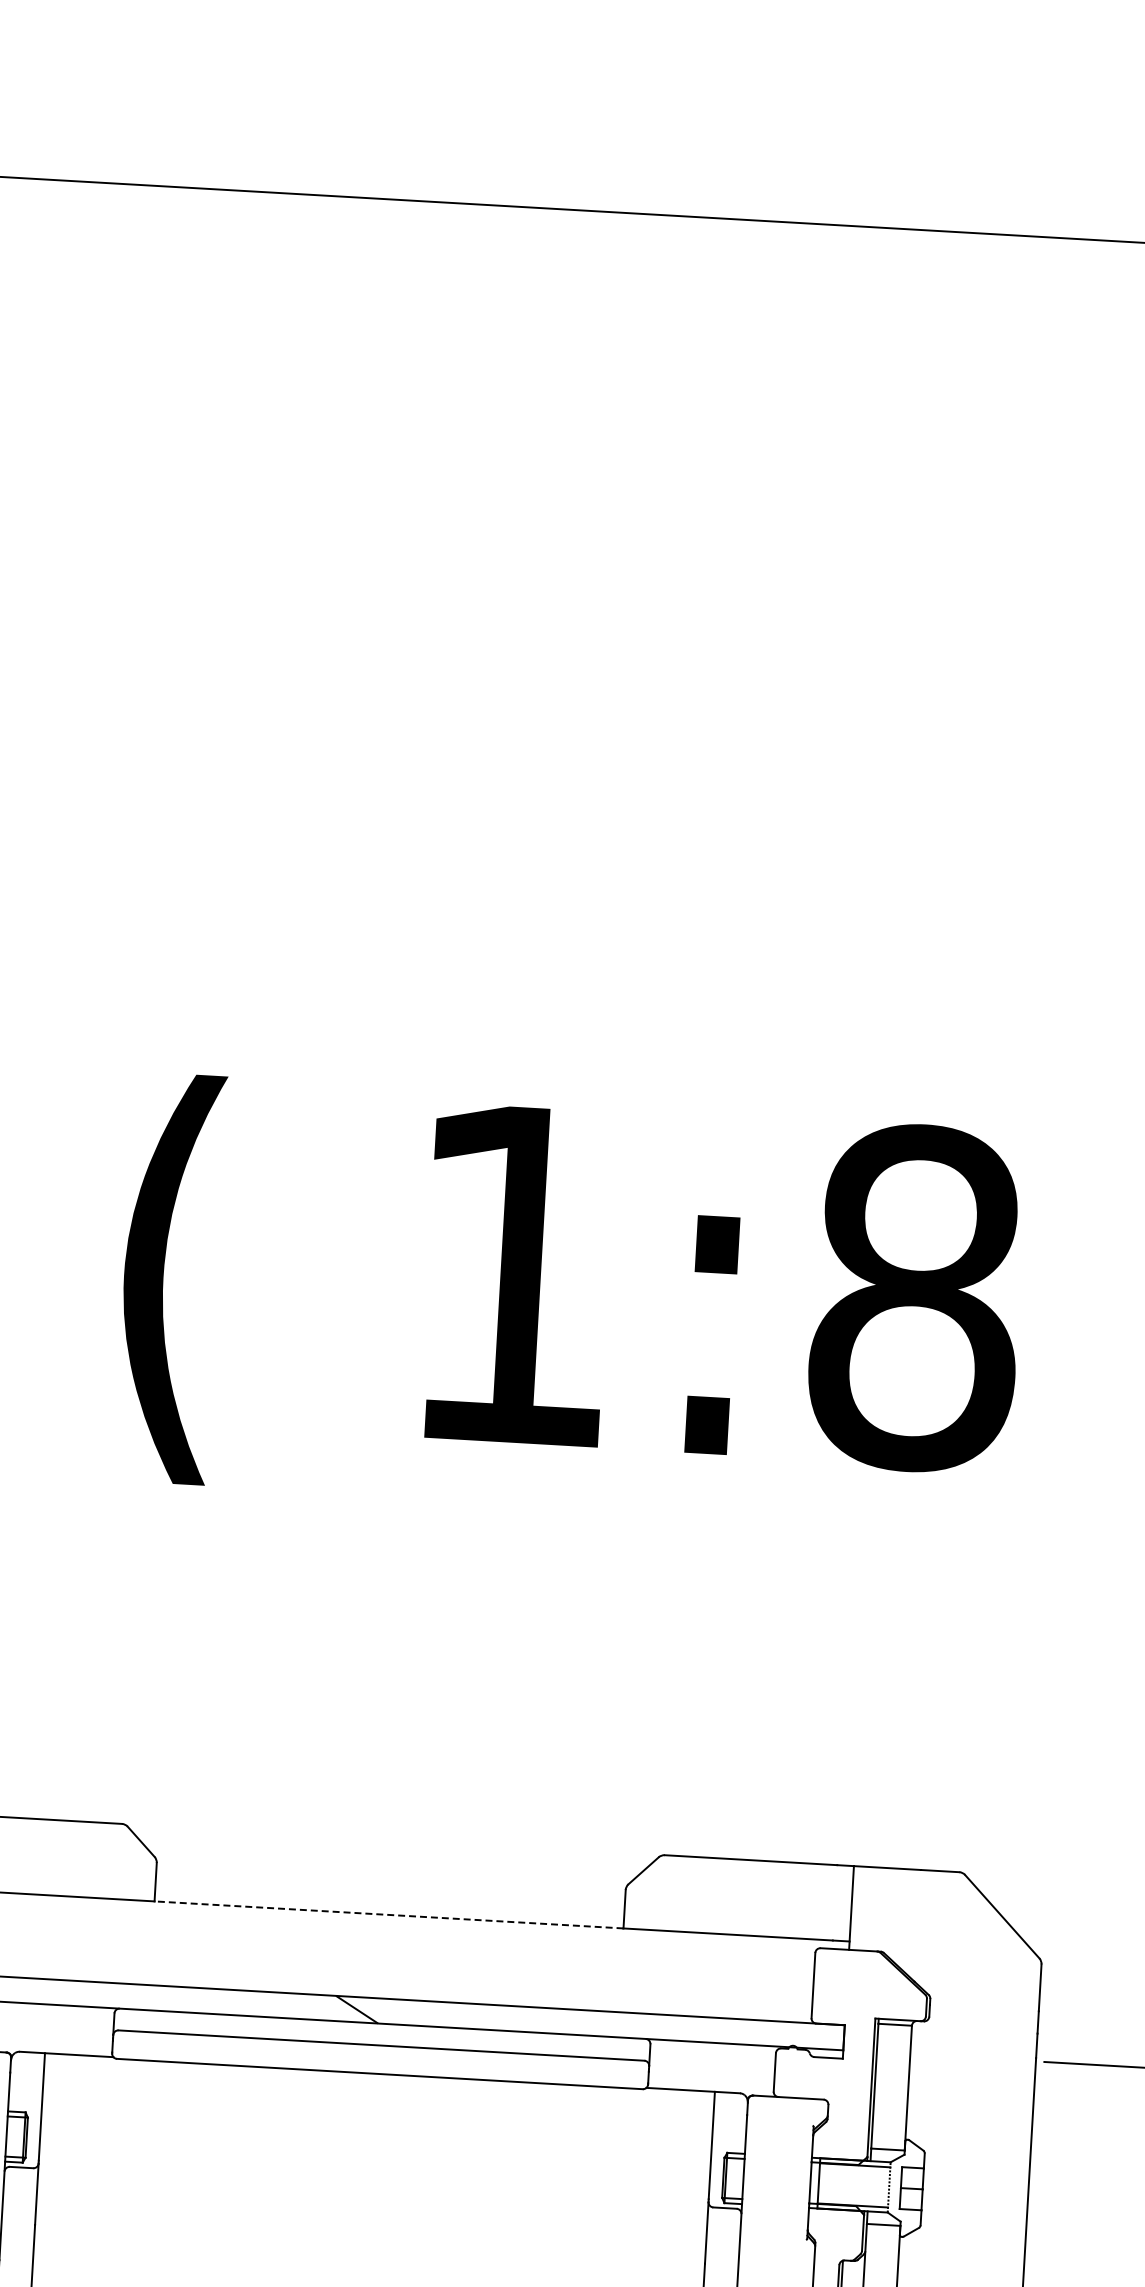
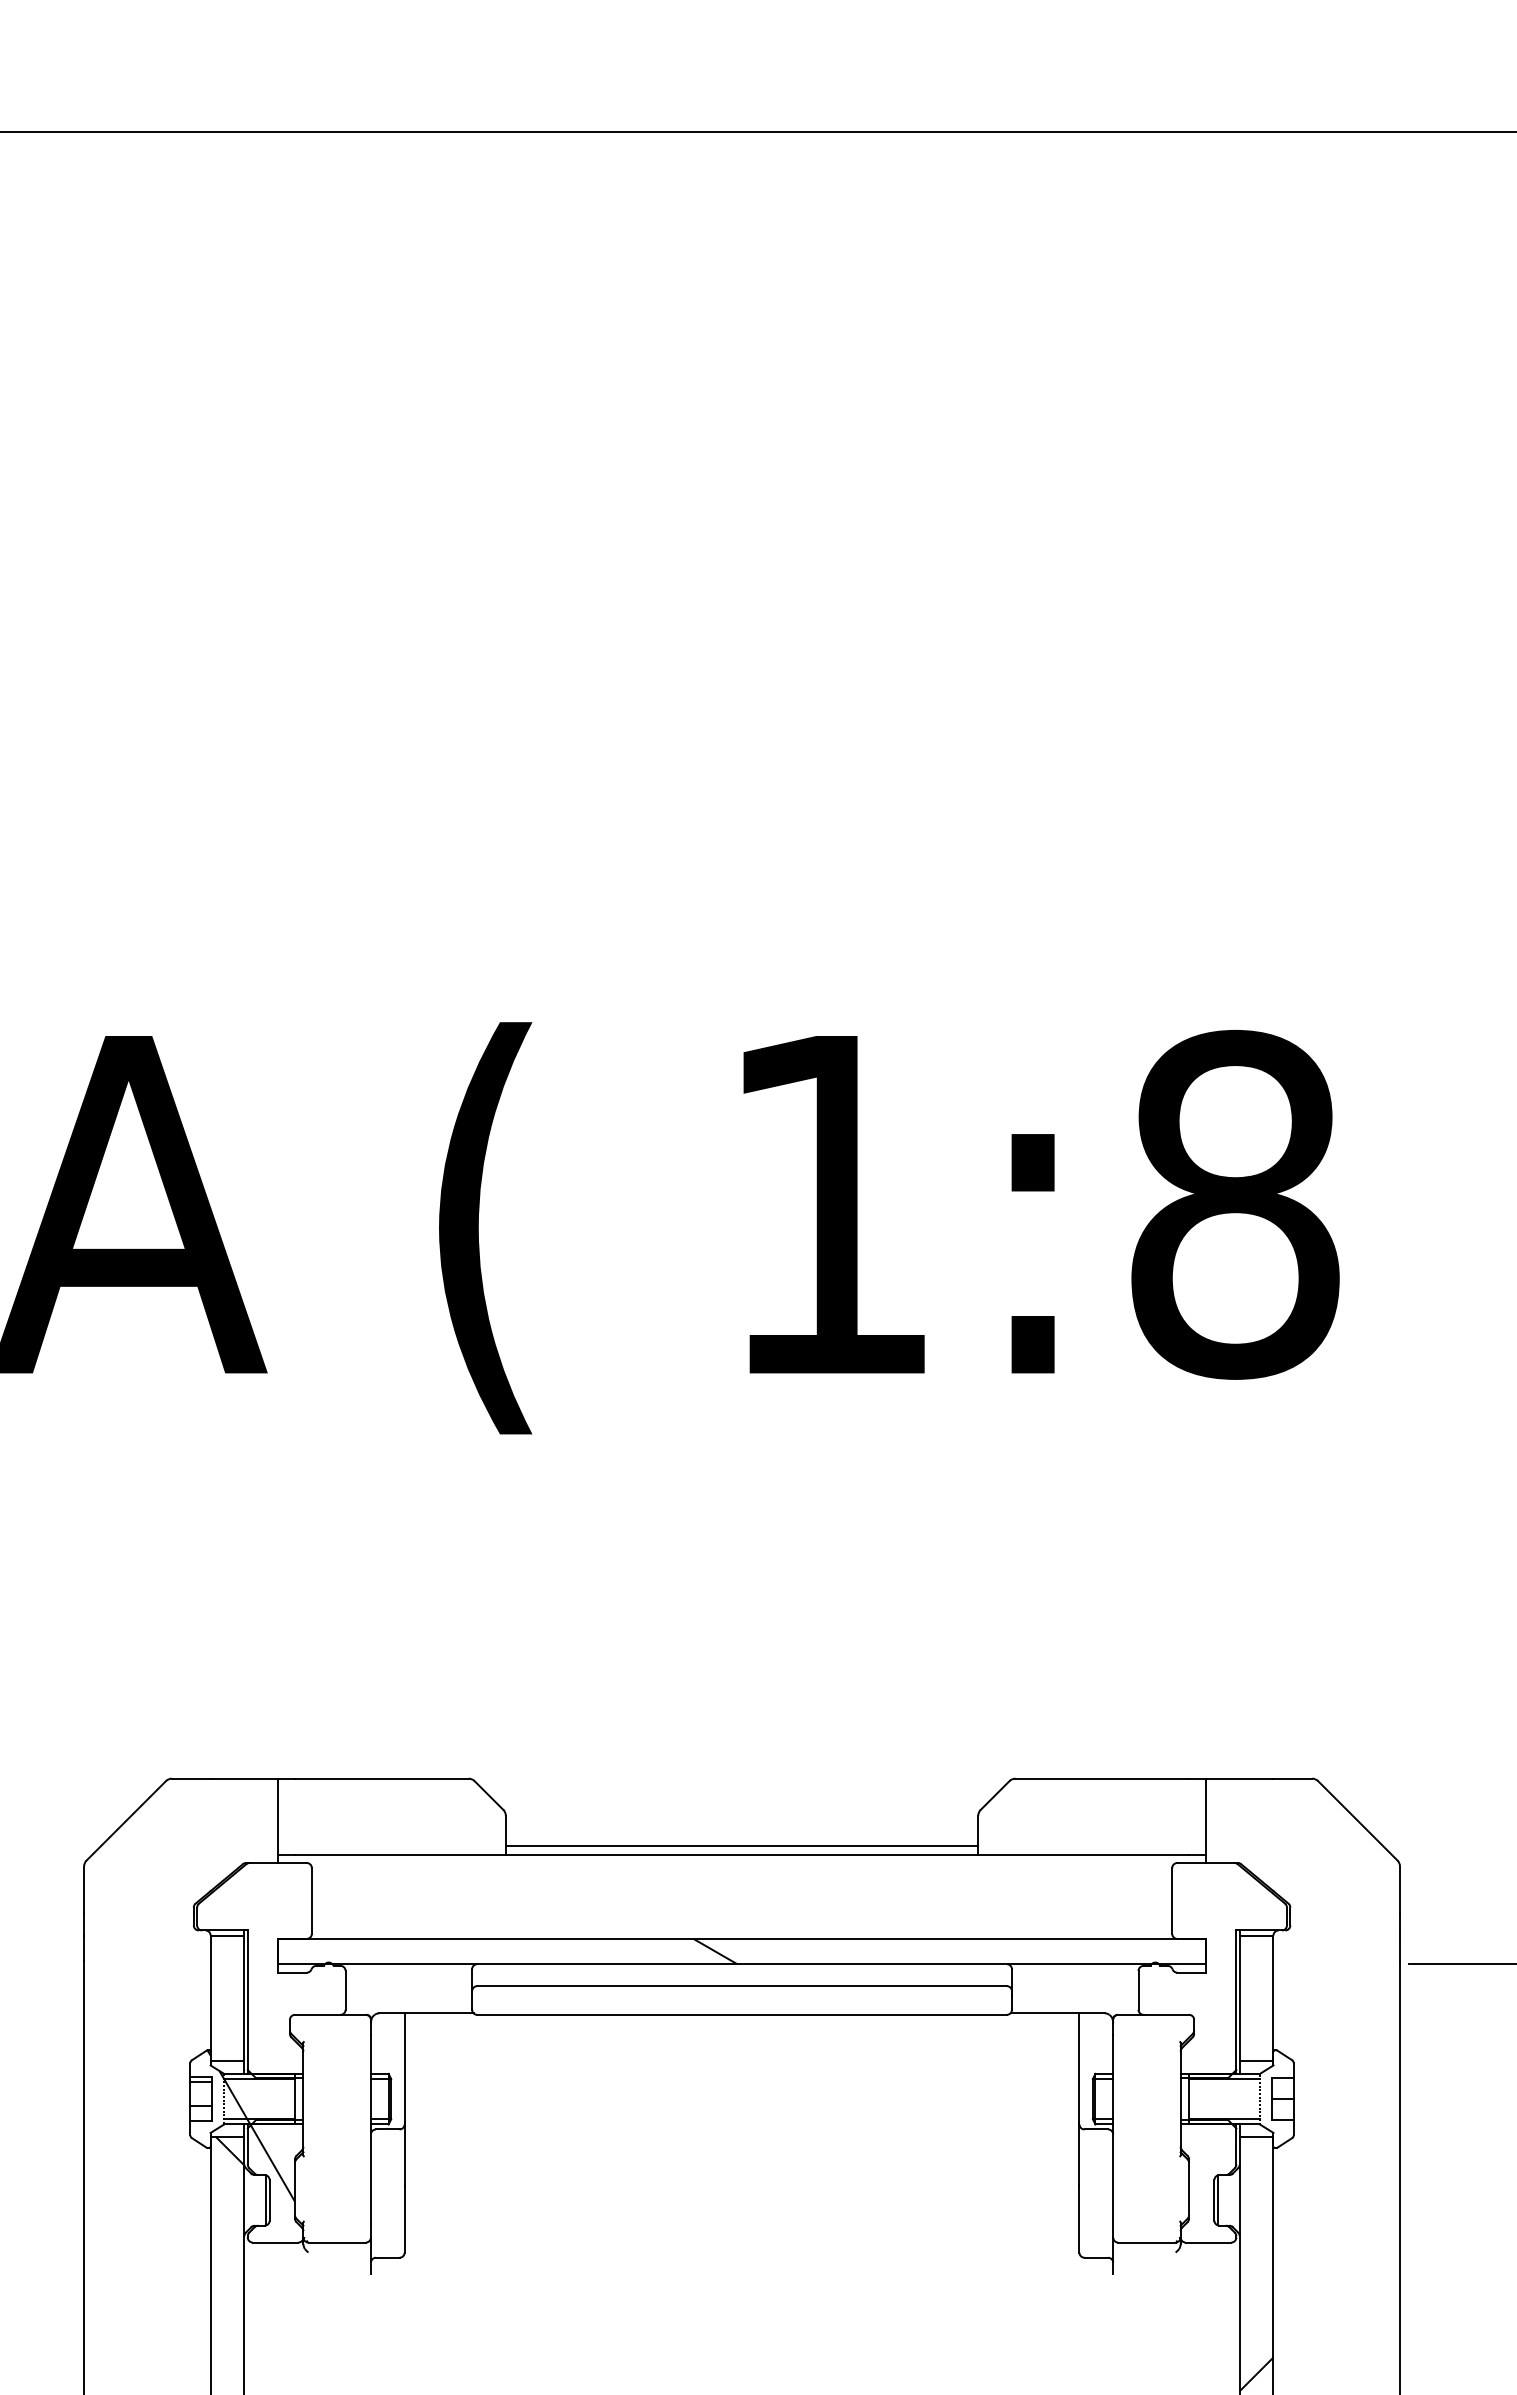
line: (388, 1906) -> (741, 1846), added
line: (388, 1914) -> (741, 1854), dashed -> solid

